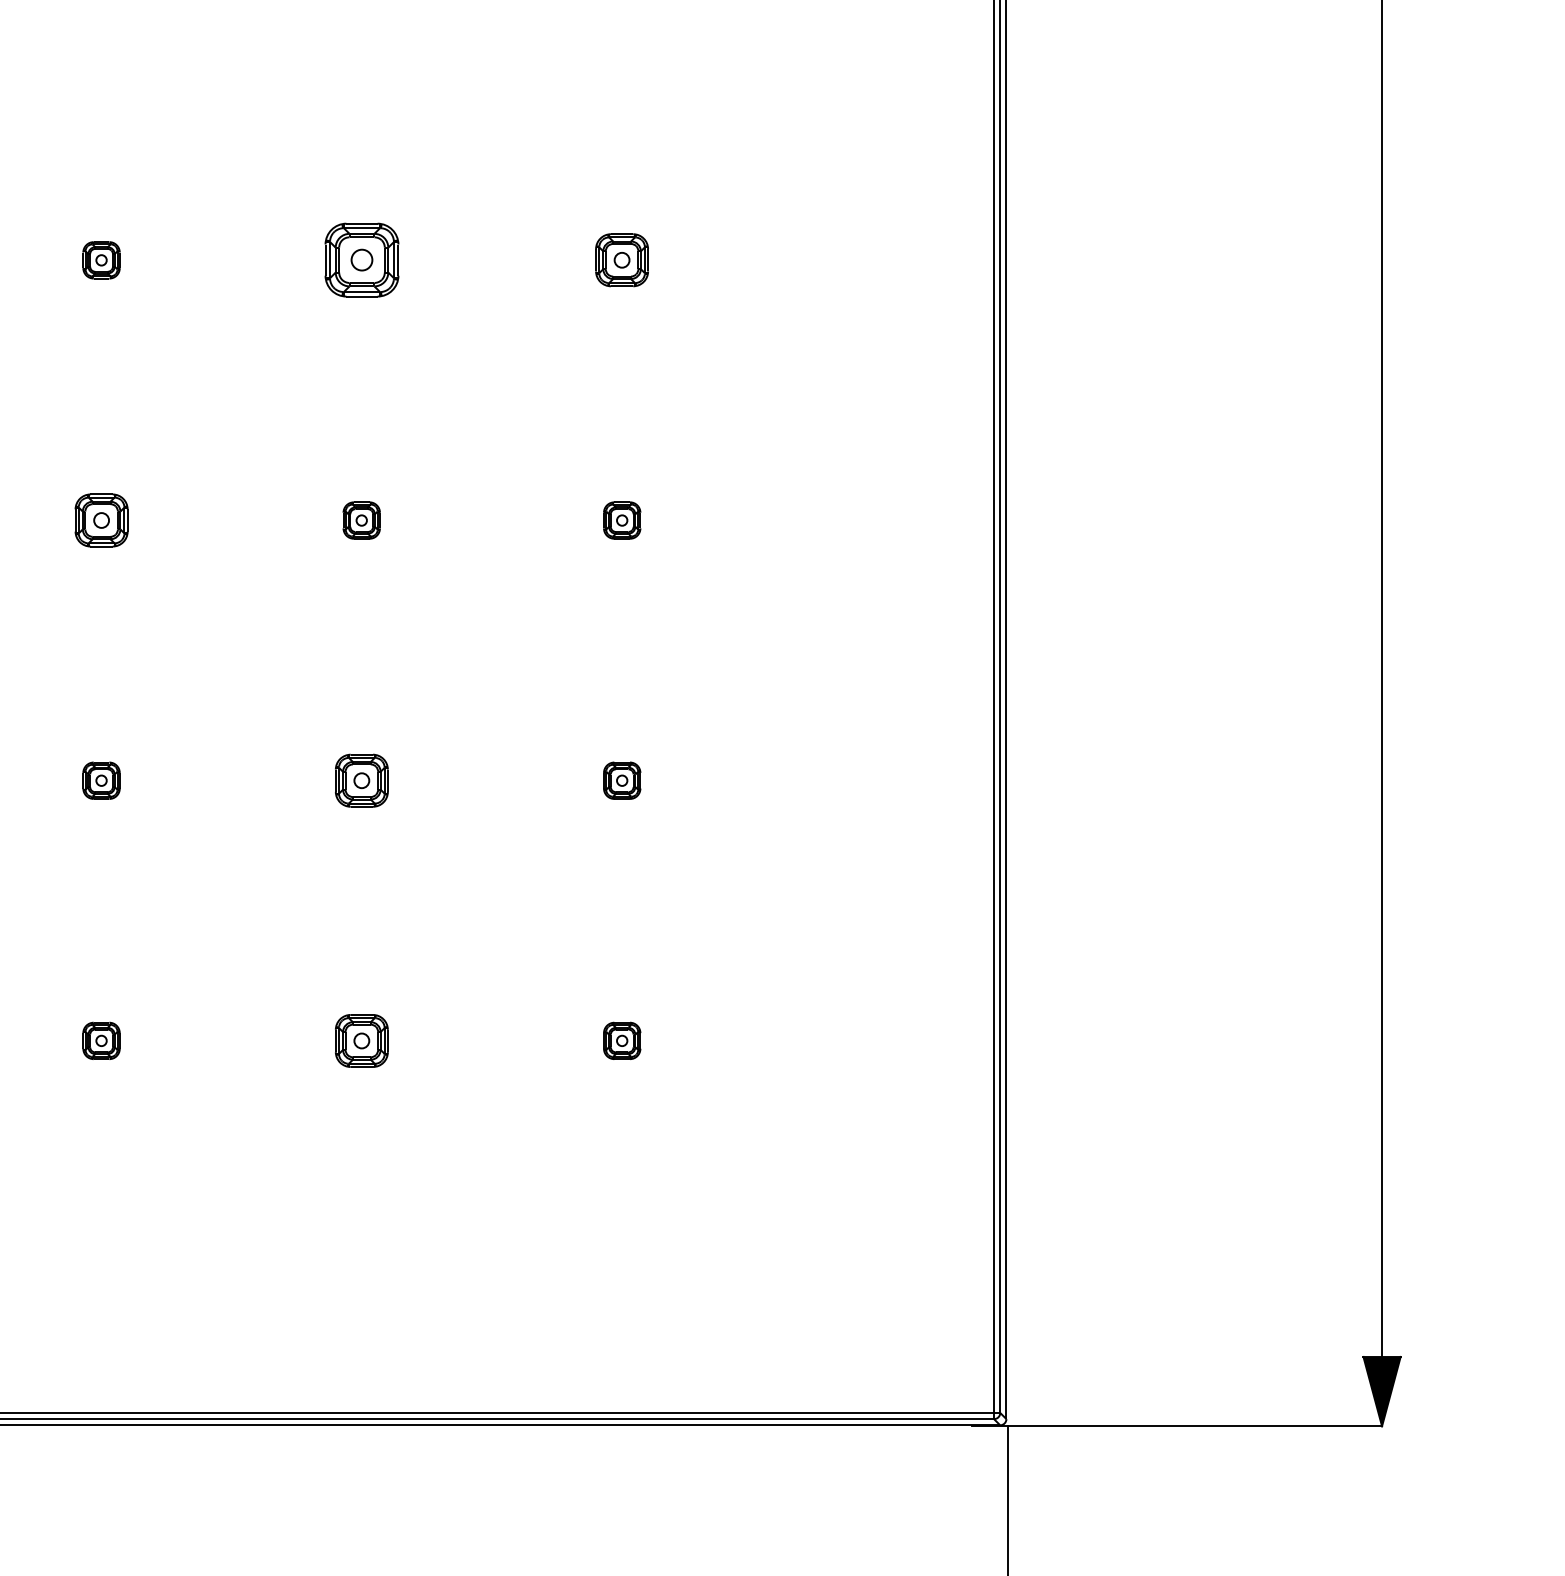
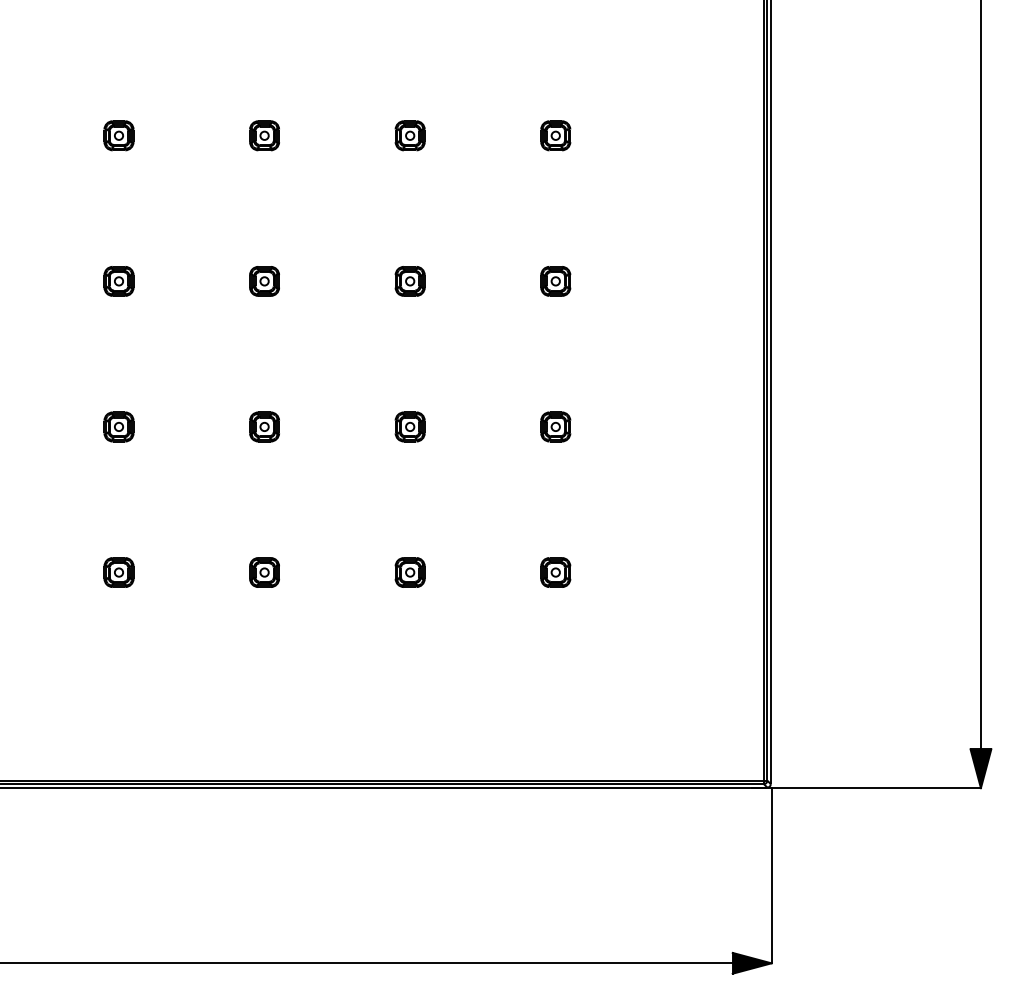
part: (101, 259) -> (264, 135), size x1.43
part: (360, 259) -> (409, 135), size x0.71
part: (360, 520) -> (409, 281), size x1.43
part: (621, 520) -> (555, 281), size x1.43
part: (101, 779) -> (264, 426), size x1.43
part: (621, 779) -> (555, 426), size x1.43
part: (101, 1040) -> (264, 572), size x1.43
part: (621, 1040) -> (555, 572), size x1.43

